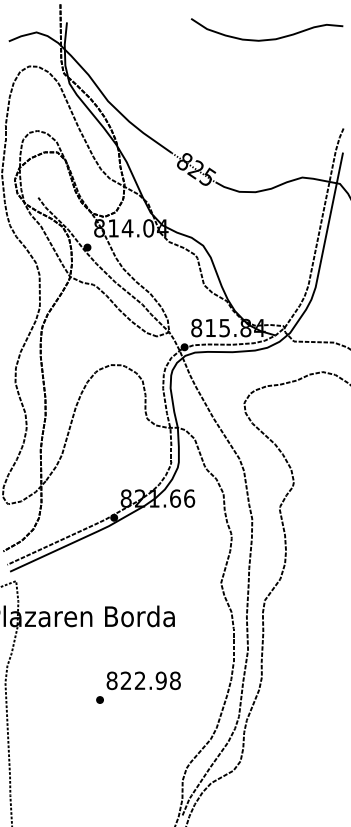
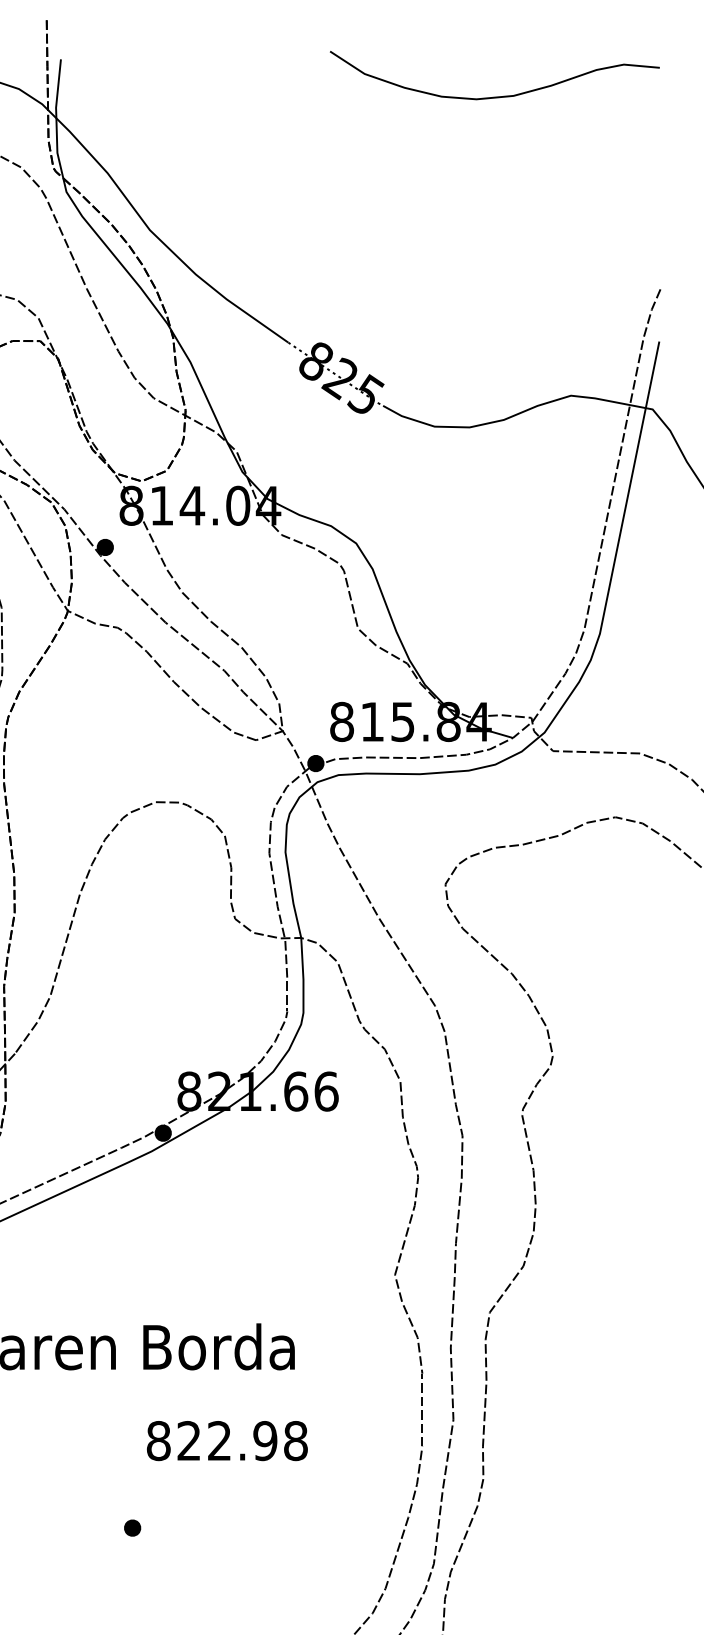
text: (143, 680) -> (226, 1440), moved

